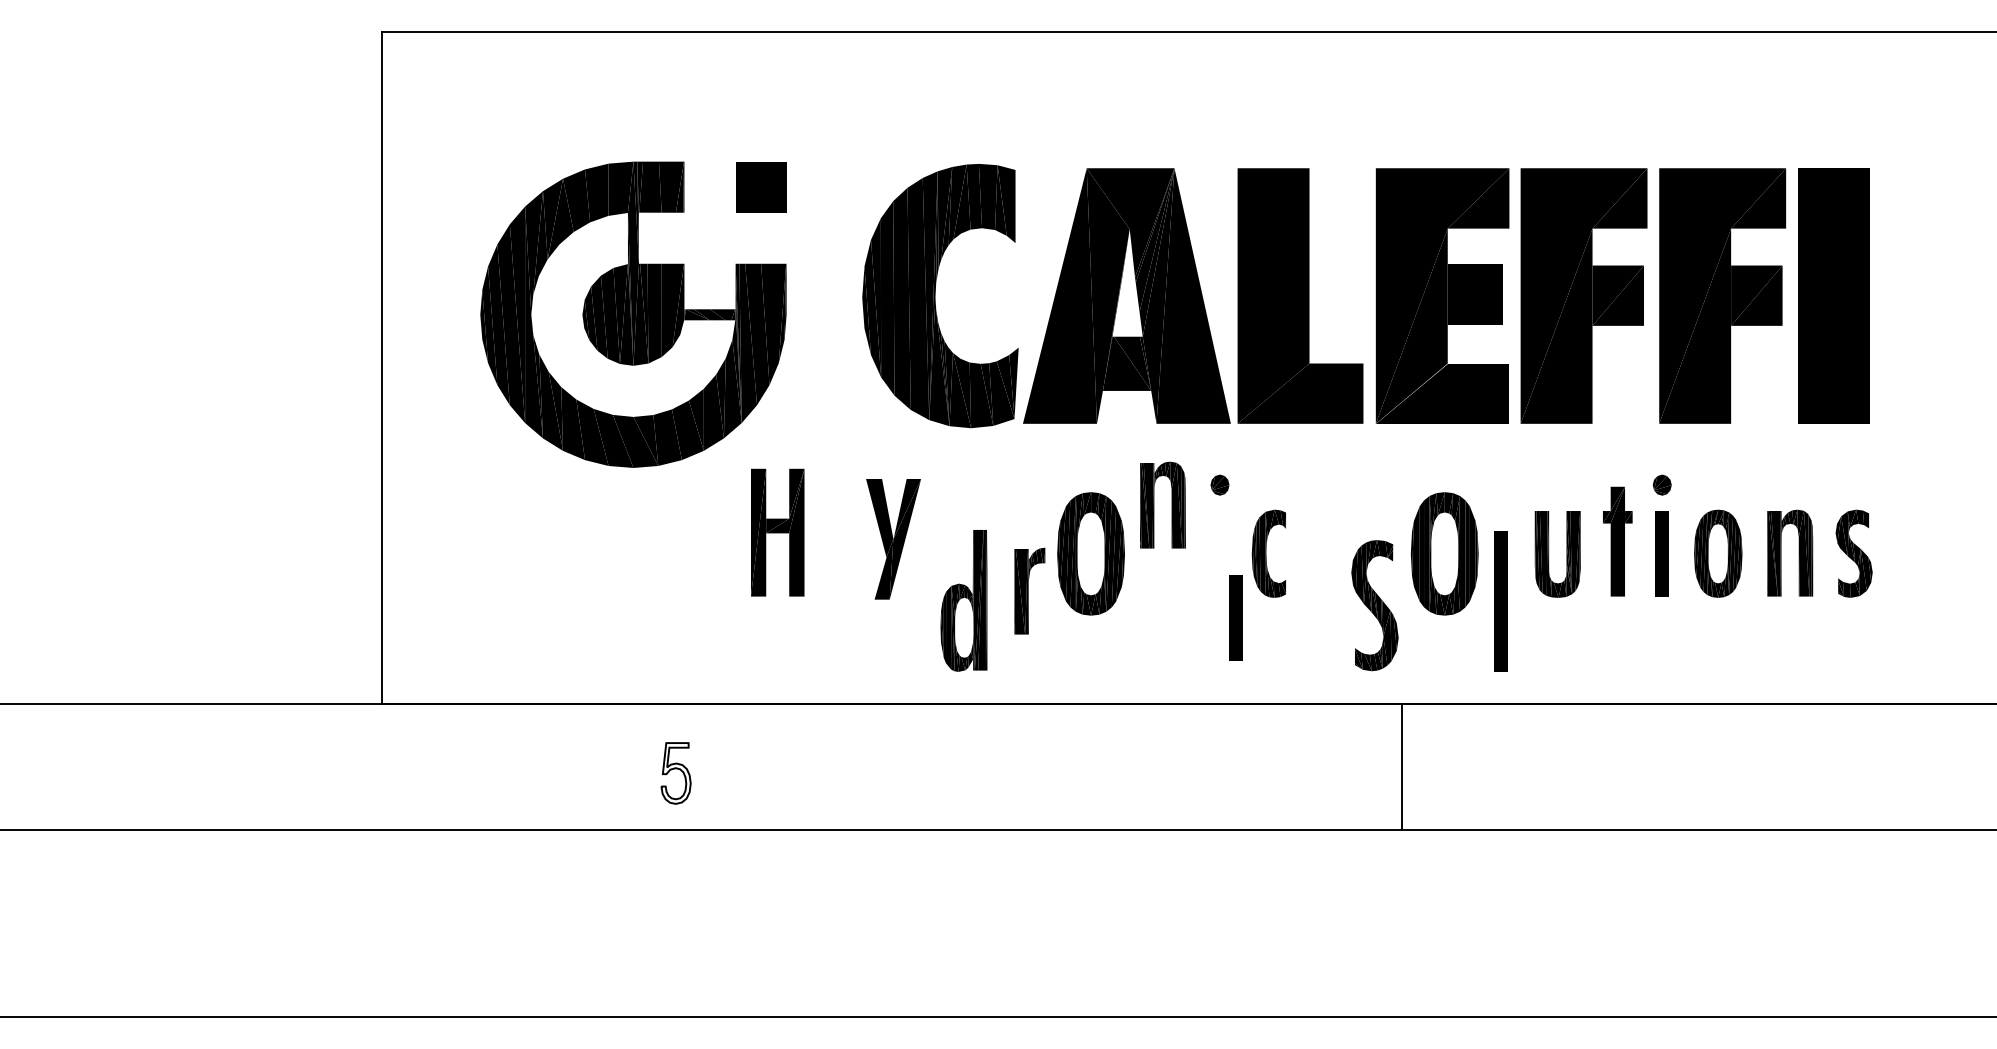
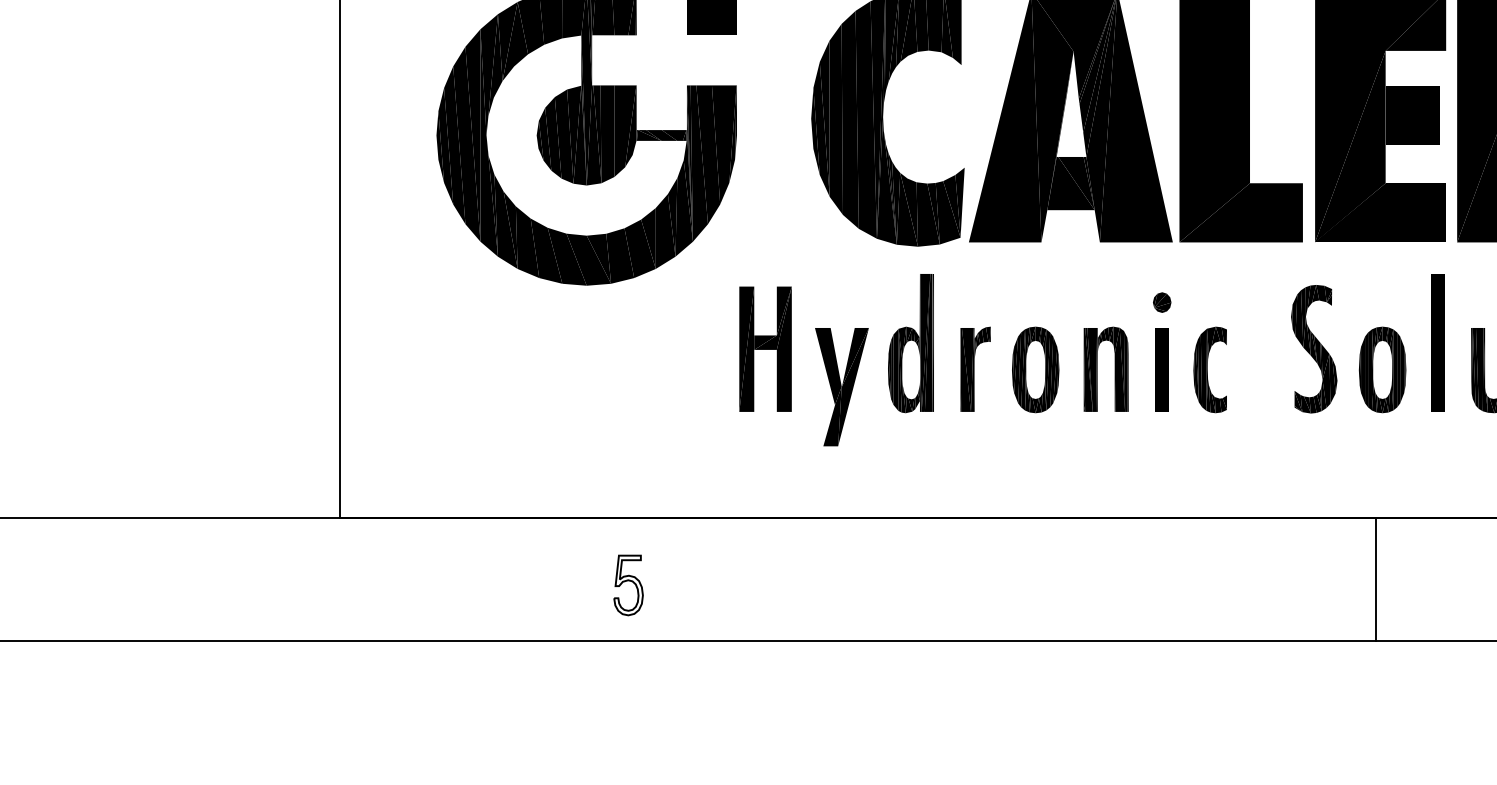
part: (1154, 504) -> (1097, 368), moved
part: (777, 532) -> (765, 349), moved
part: (893, 539) -> (841, 387), moved
part: (1090, 553) -> (1035, 369), size x0.71
part: (1444, 553) -> (1382, 369), size x0.71
part: (1029, 590) -> (975, 368), moved
part: (963, 600) -> (910, 343), moved
part: (1500, 601) -> (1437, 343), moved
part: (1374, 605) -> (1313, 349), moved
part: (1235, 617) -> (1161, 369), moved
line: (1401, 766) -> (1375, 578), moved

